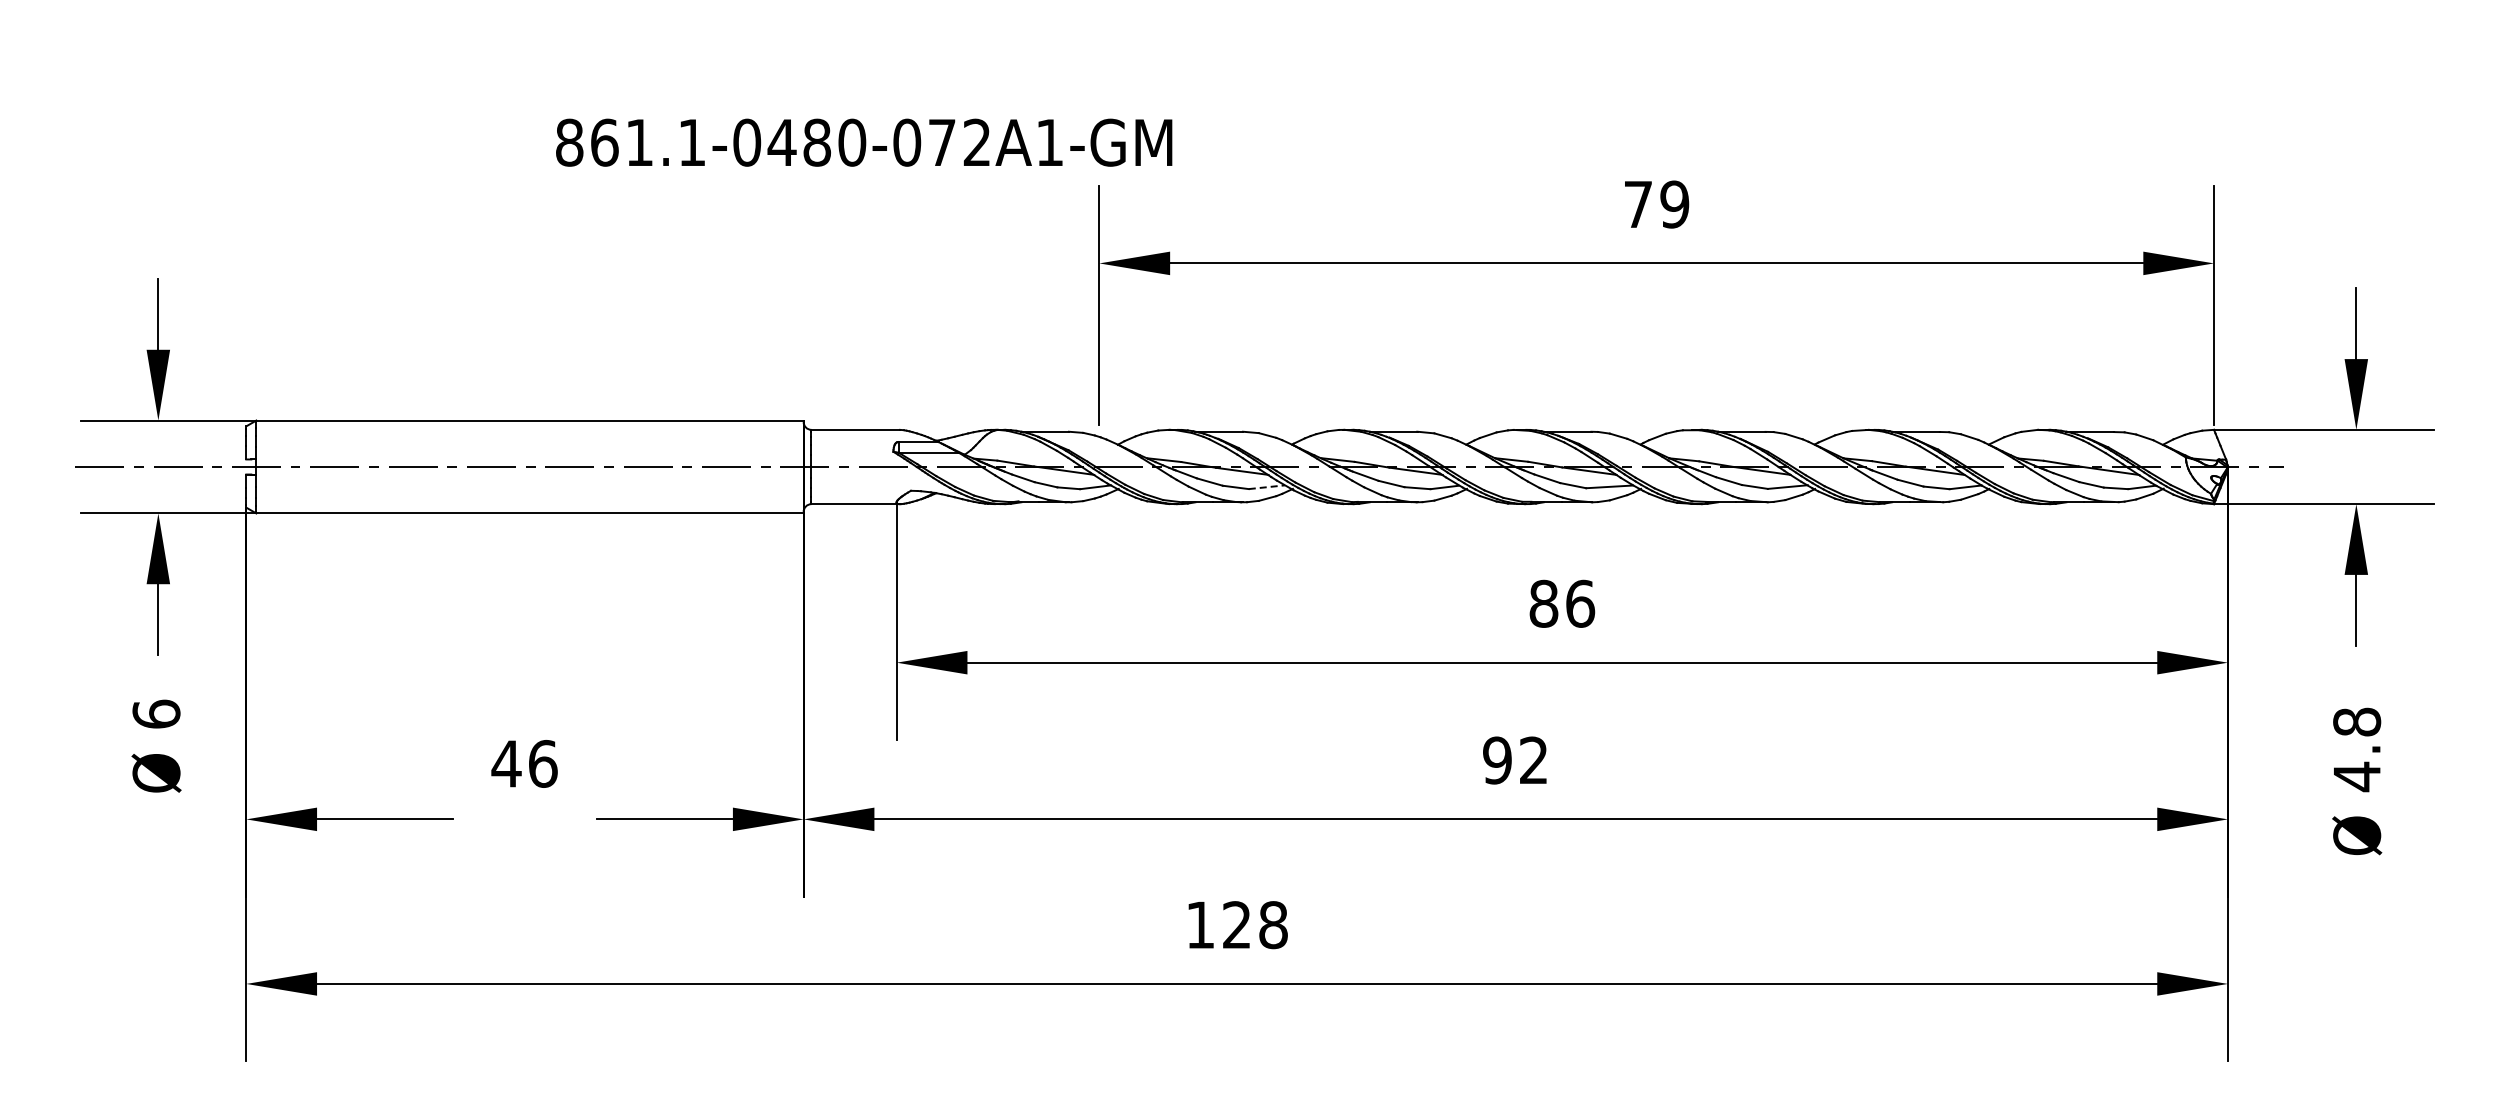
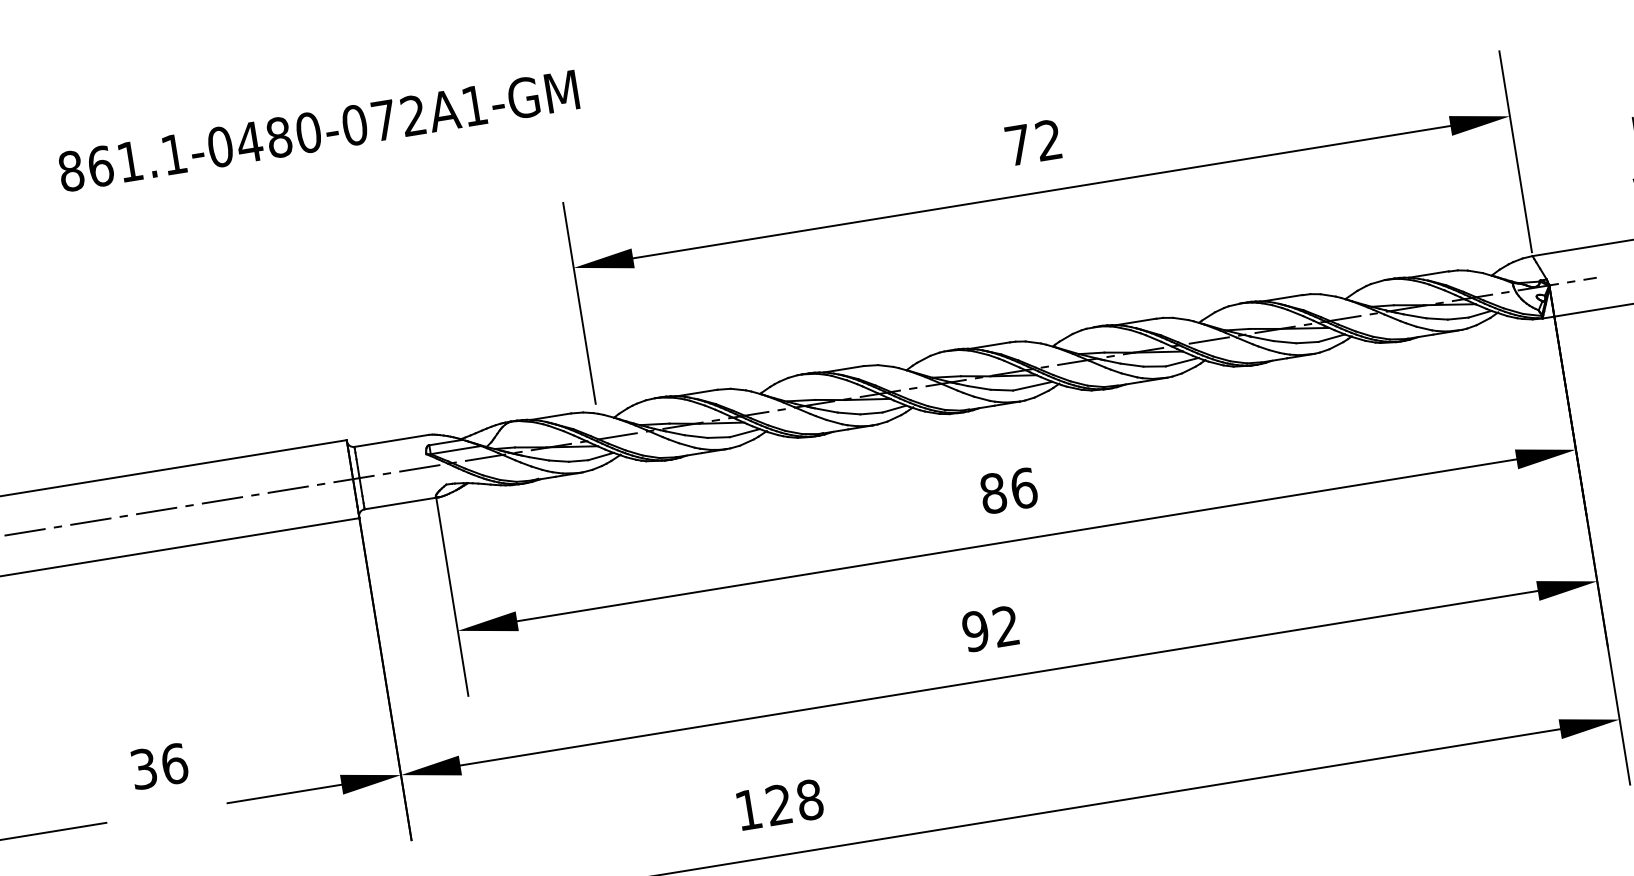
text: (864, 142) -> (318, 130), moved
text: (1674, 204) -> (1048, 140), 79 -> 72
line: (1267, 487) -> (745, 433), dashed -> solid
text: (506, 763) -> (143, 768), 46 -> 36

